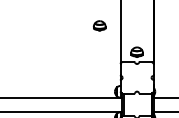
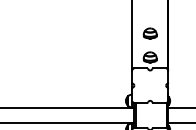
part: (99, 25) -> (149, 33), moved

